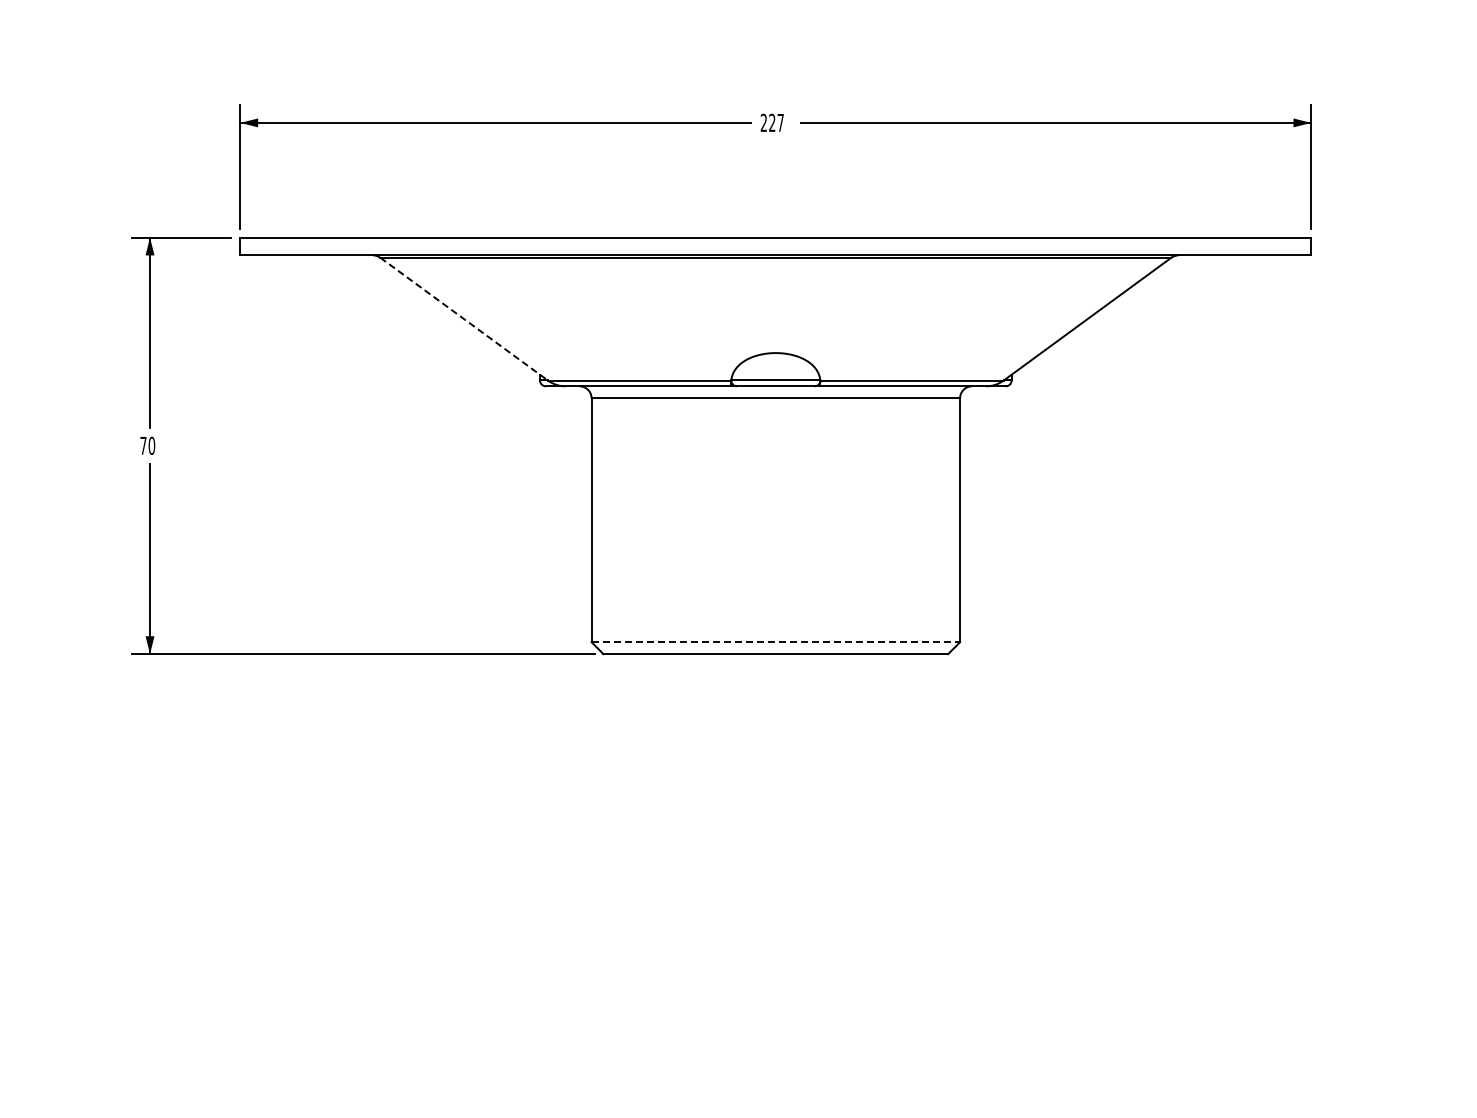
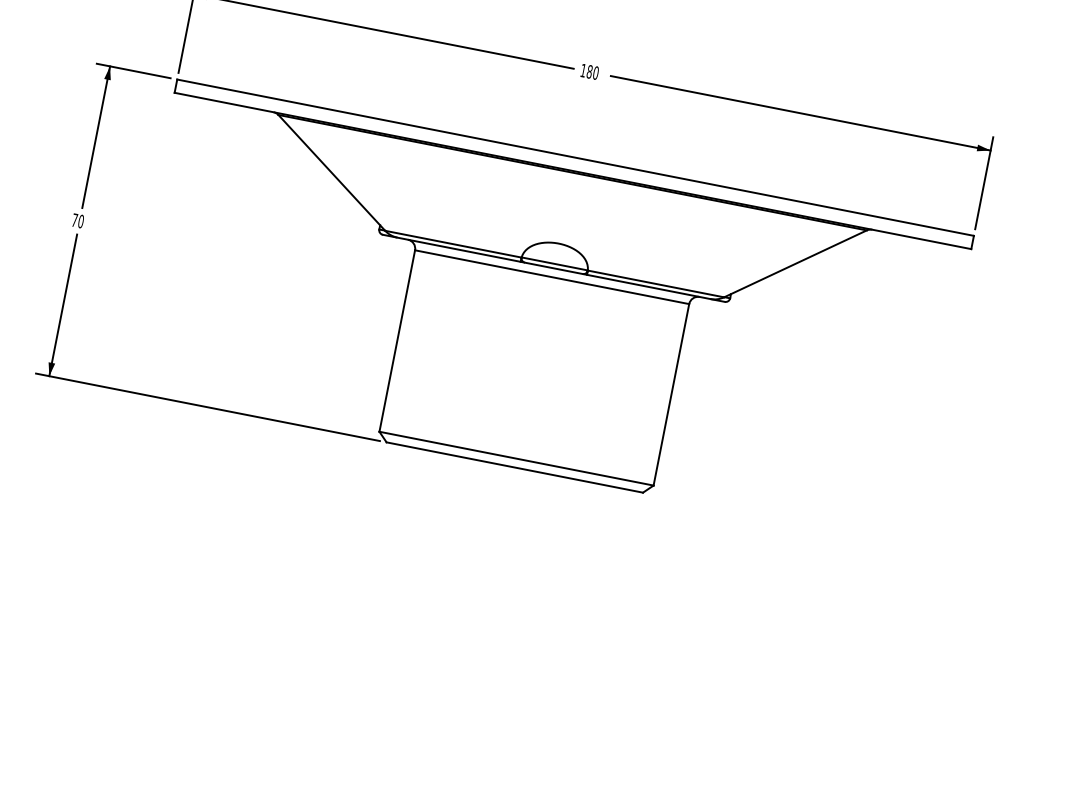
text: (772, 122) -> (589, 71), 227 -> 180
line: (464, 319) -> (332, 173), dashed -> solid
line: (776, 642) -> (516, 458), dashed -> solid

